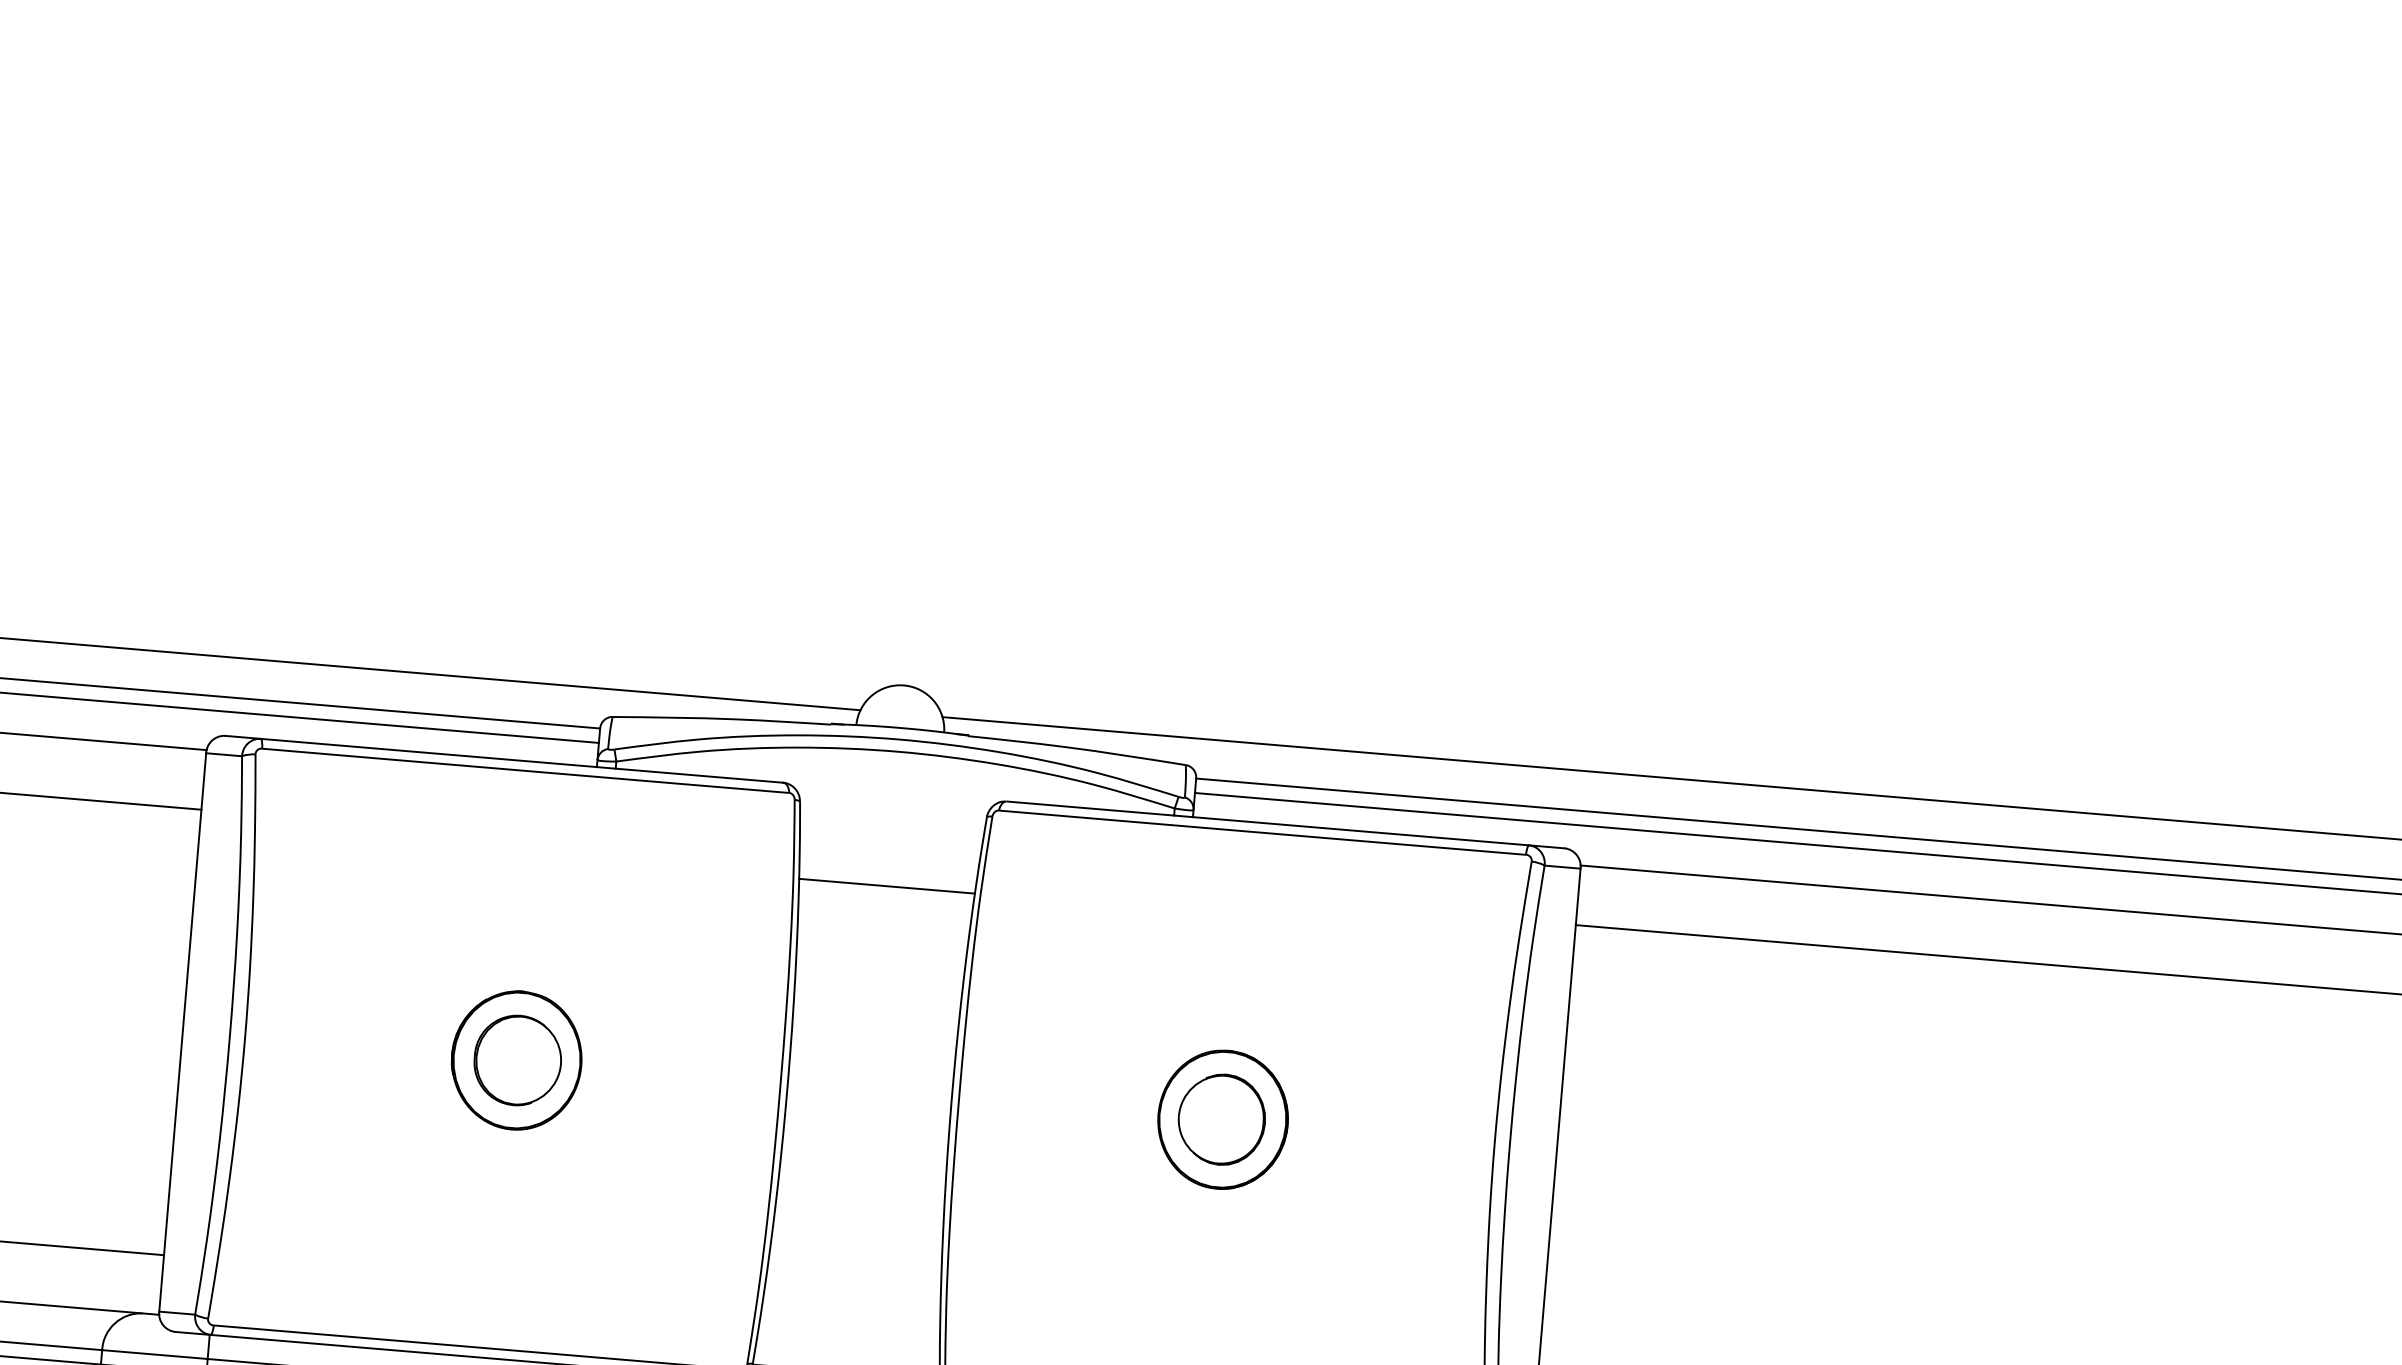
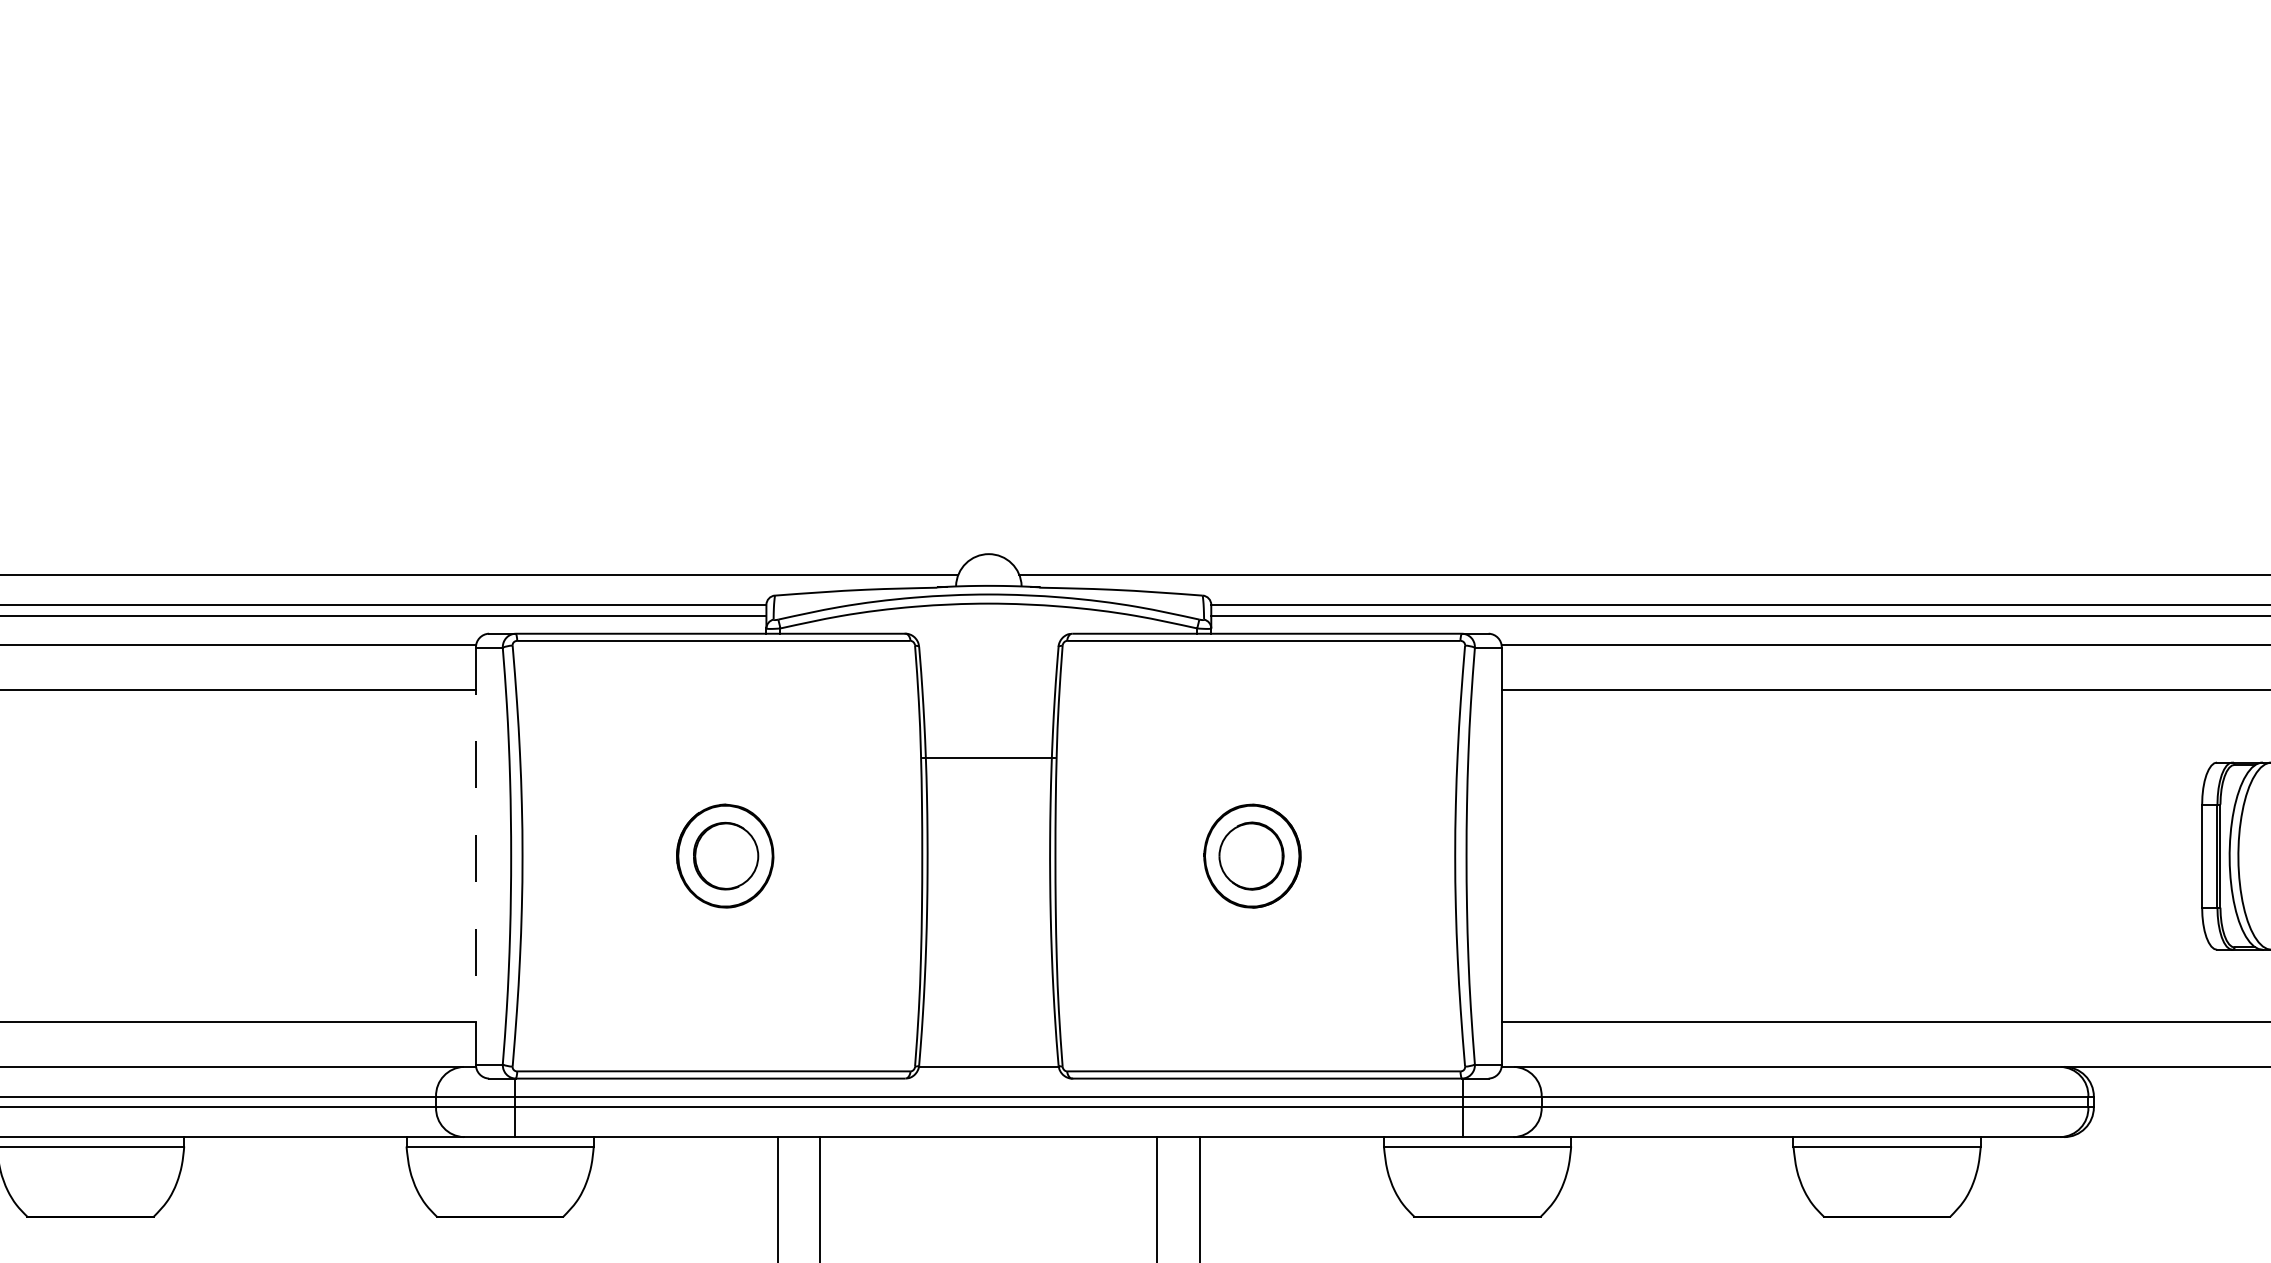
line: (886, 885) -> (988, 757), moved
line: (183, 1032) -> (476, 856), solid -> dashed

